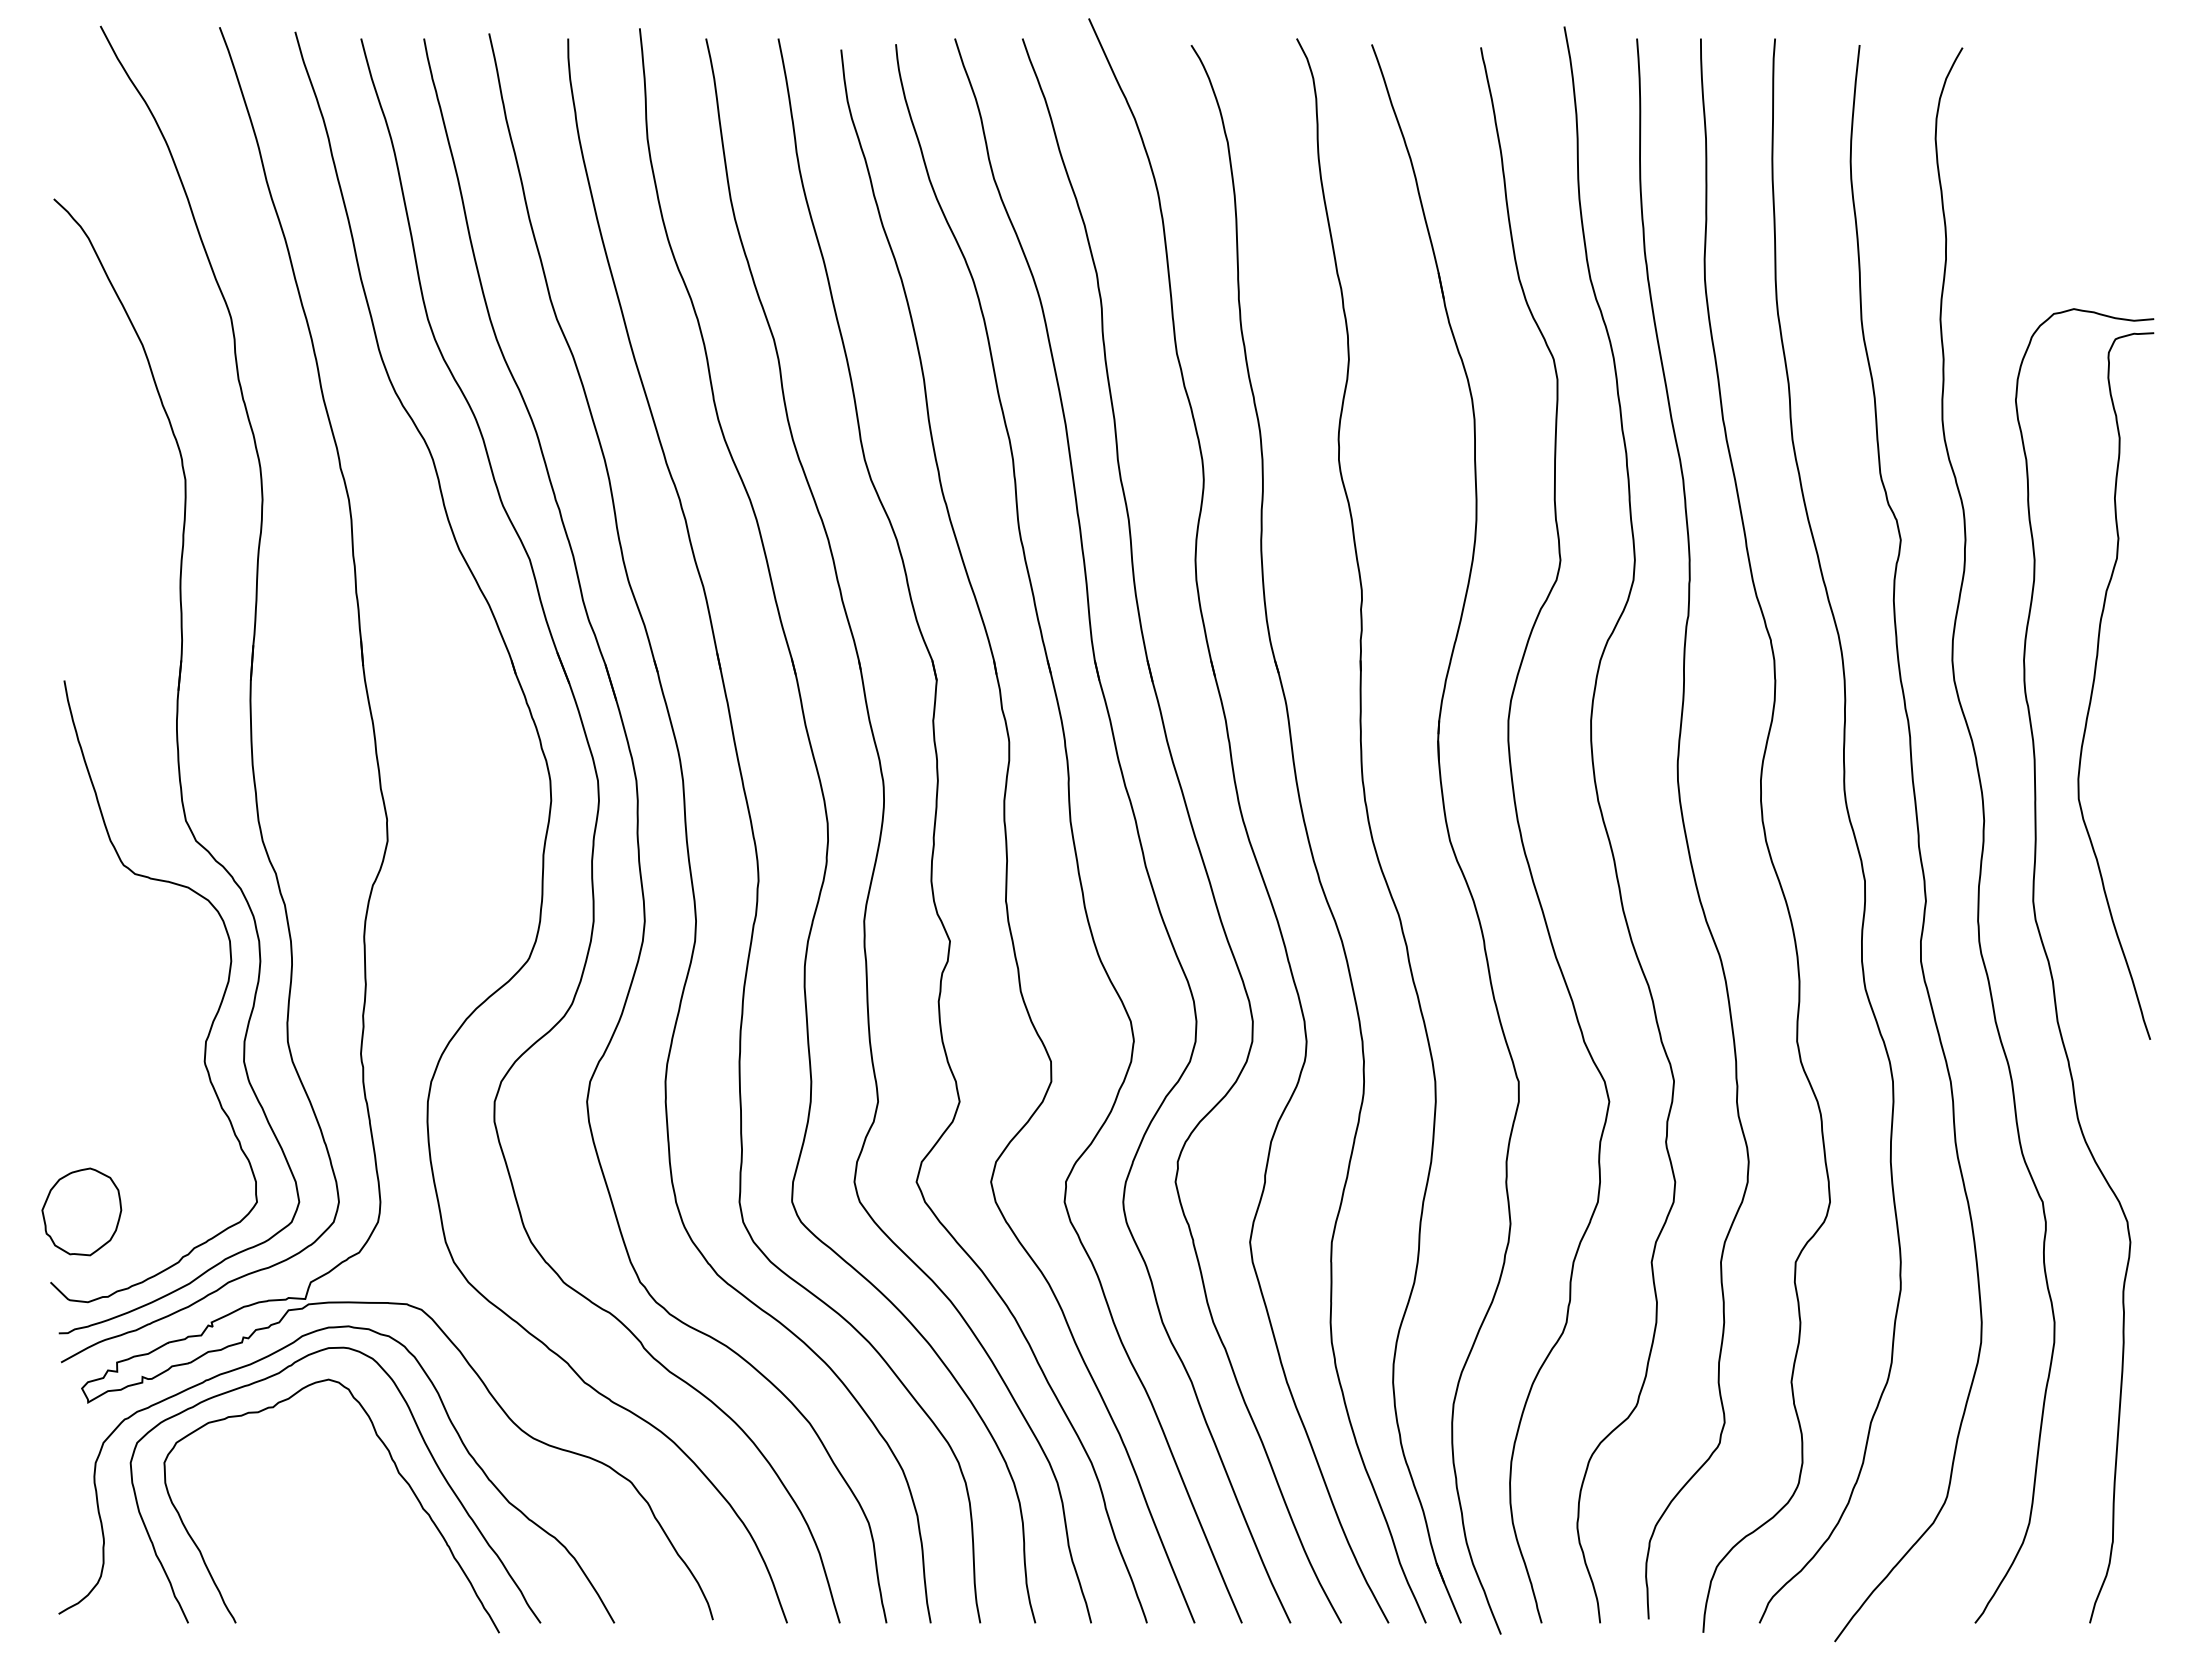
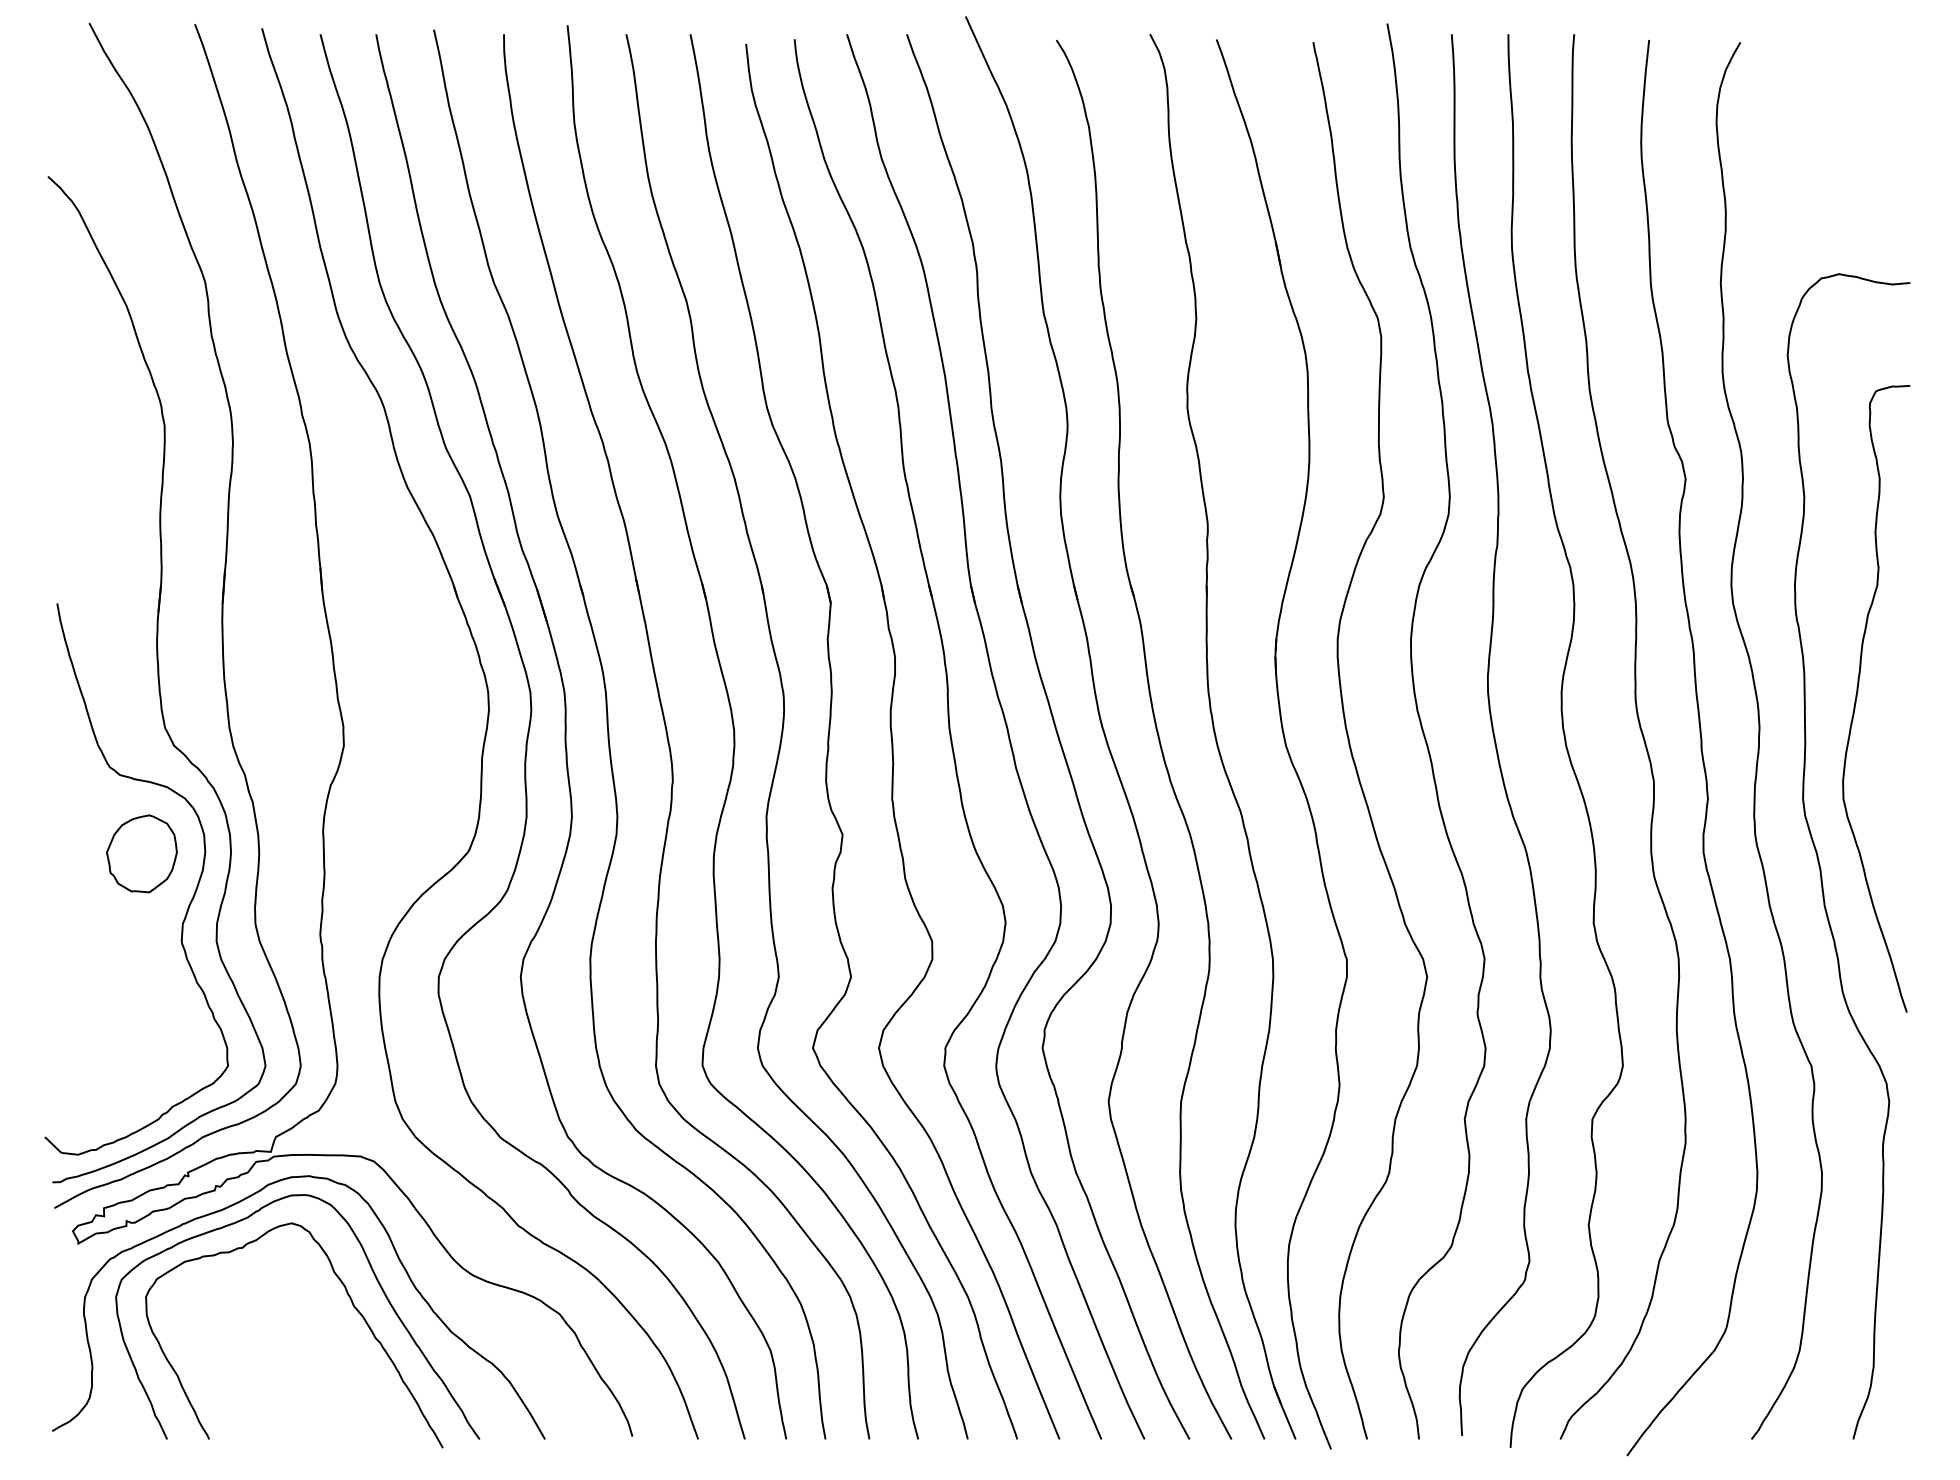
curve: (2094, 684) -> (1857, 697), moved
part: (81, 1211) -> (141, 853), moved

